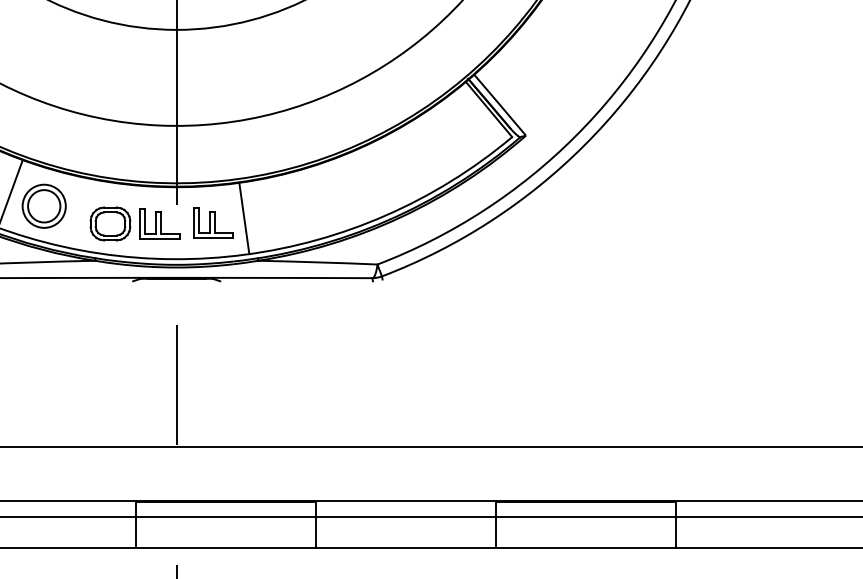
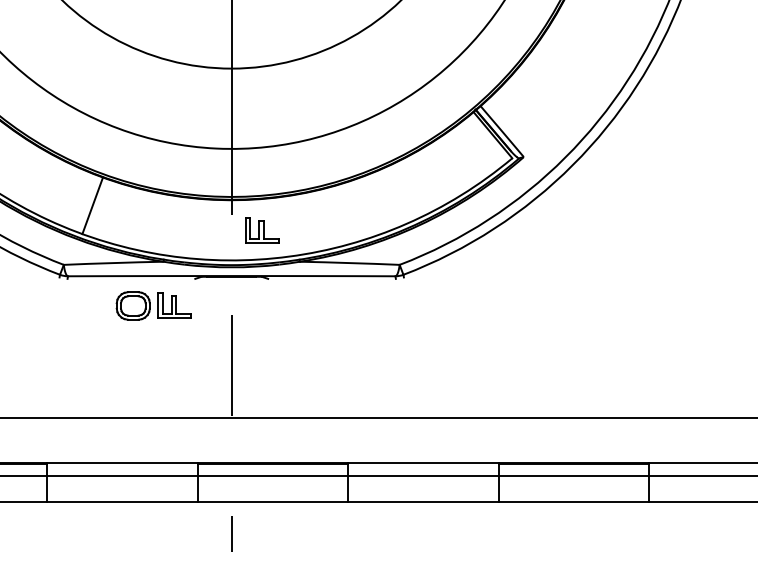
part: (43, 206) -> (120, 216), removed
line: (244, 218) -> (288, 226), removed
part: (134, 223) -> (153, 305), moved

